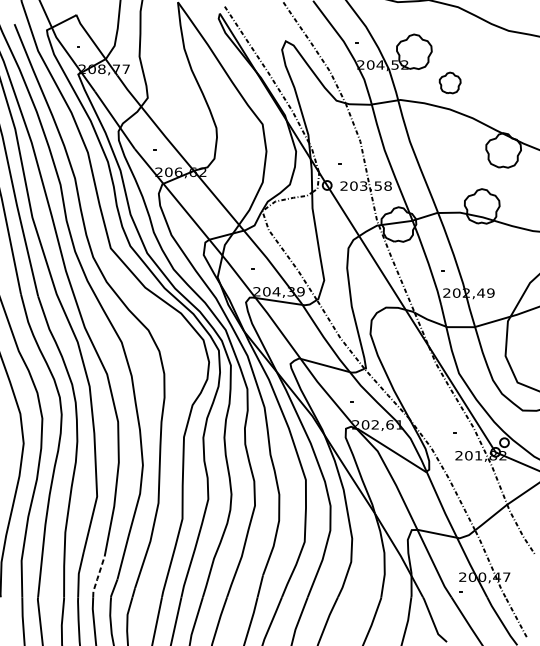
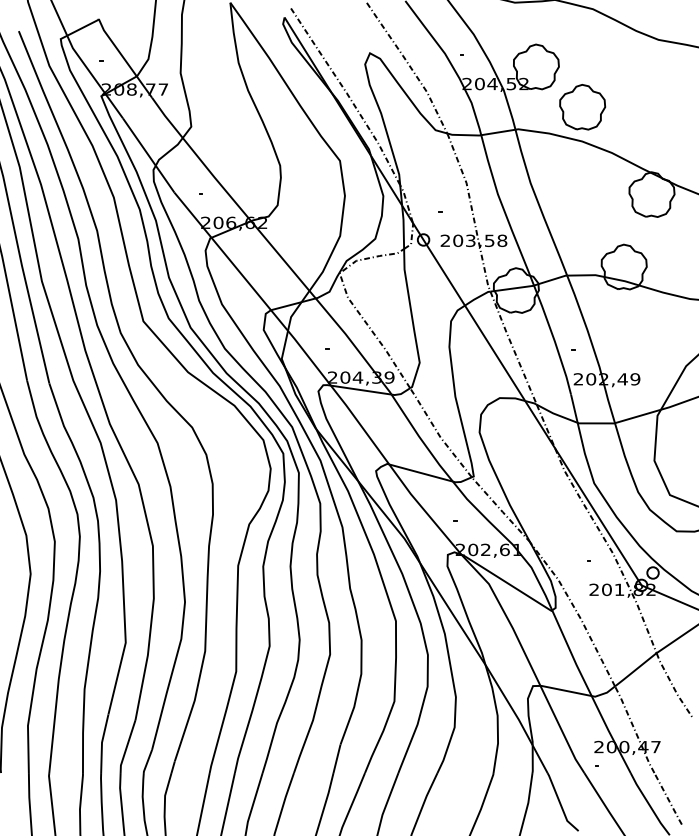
part: (449, 83) -> (582, 107), size x1.67
line: (97, 576) -> (126, 746), dashed -> solid

